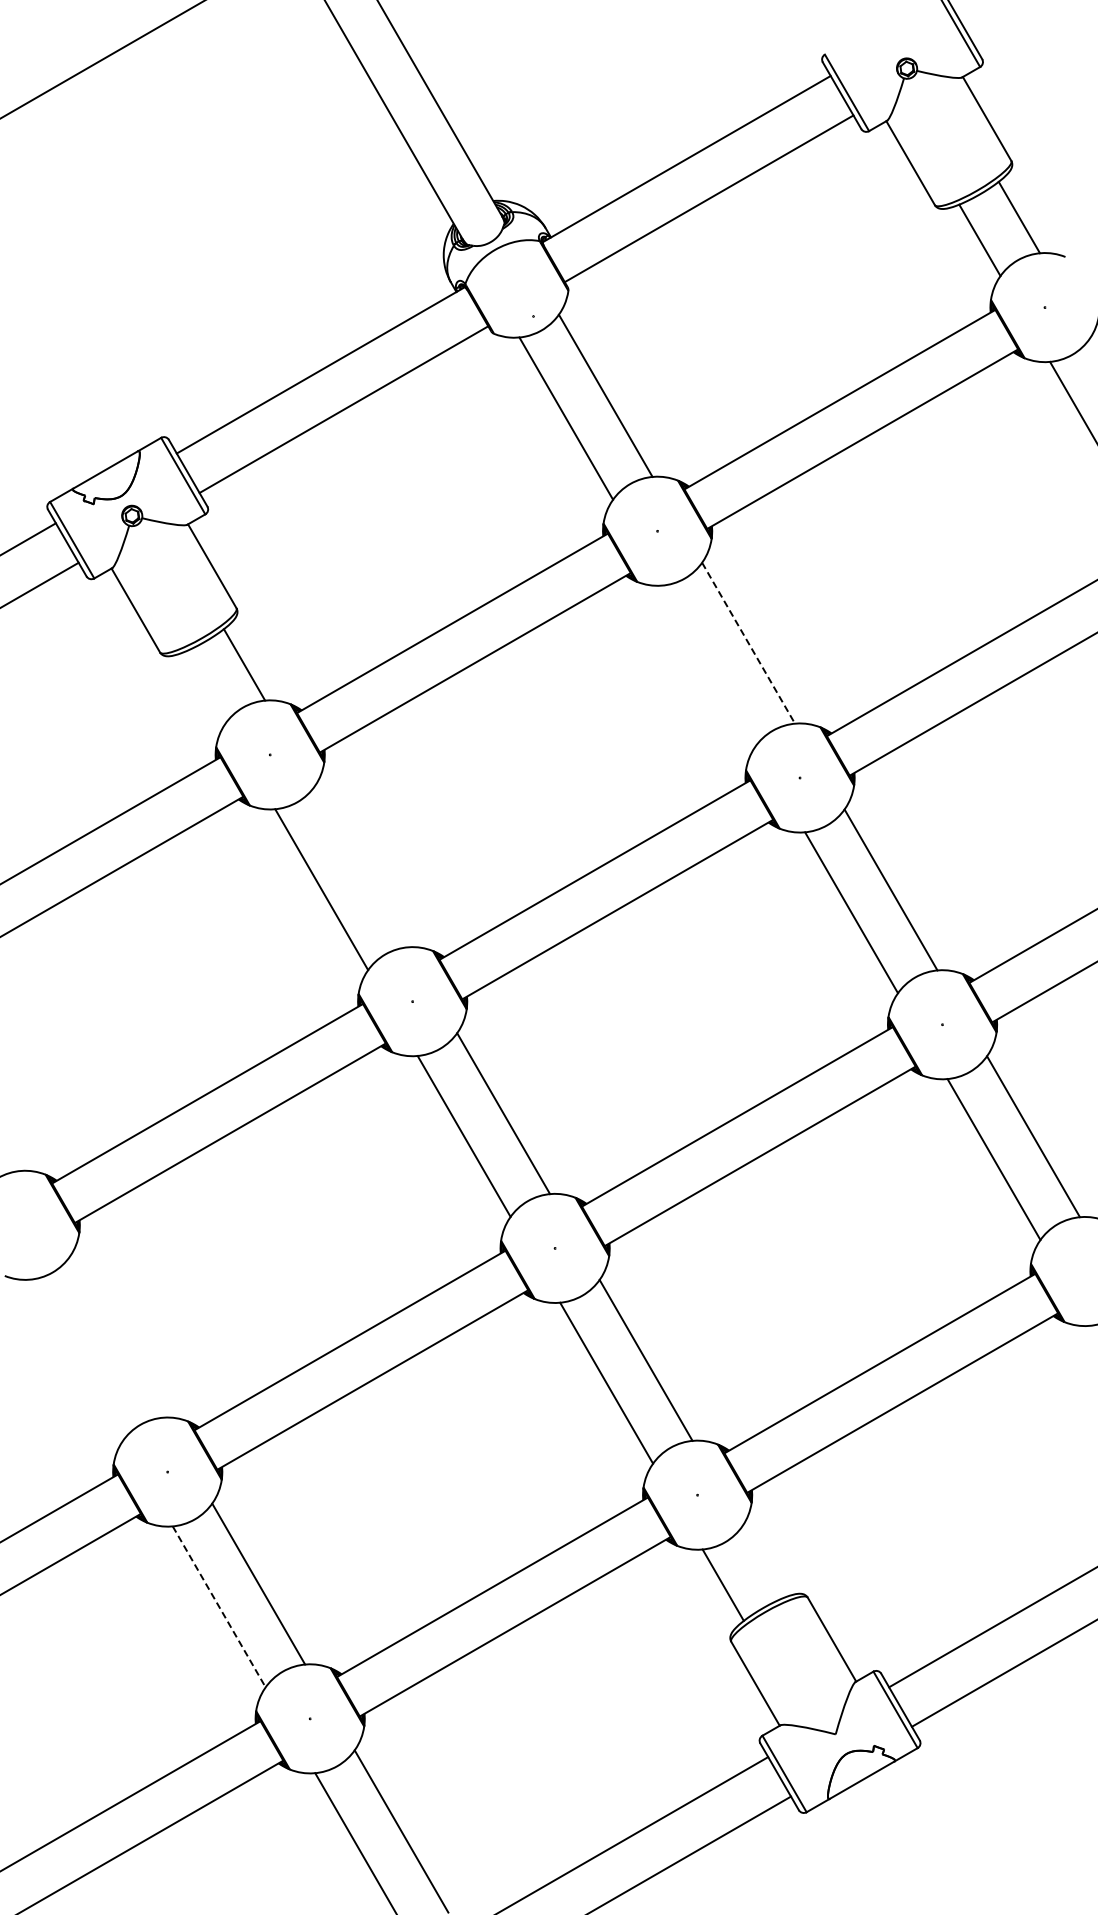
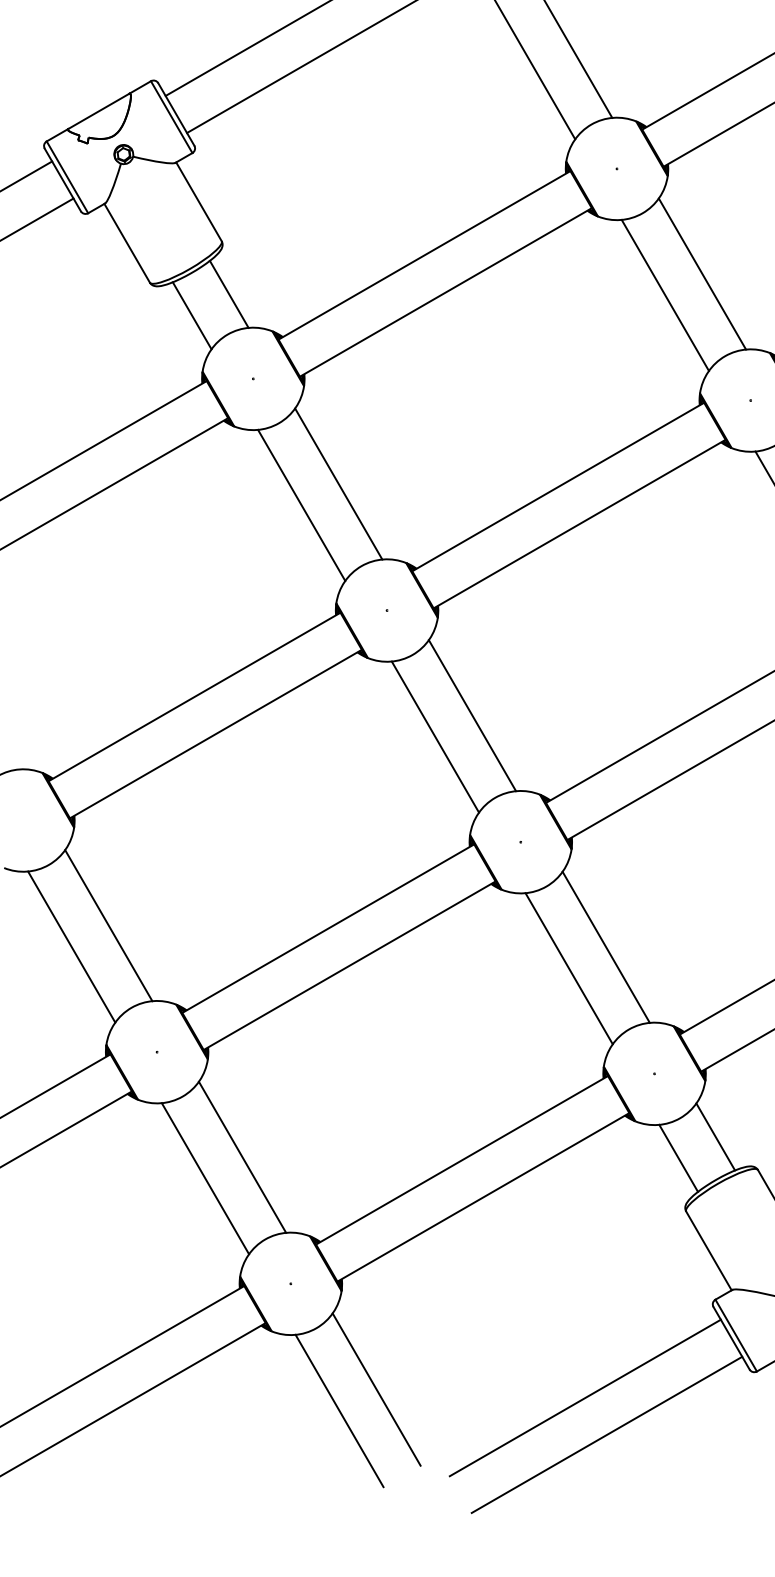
line: (748, 643) -> (702, 274), dashed -> solid
line: (708, 665) -> (664, 294), added
line: (204, 687) -> (191, 315), added
line: (360, 866) -> (338, 483), added
line: (115, 1336) -> (108, 924), added
line: (76, 1359) -> (71, 946), added
line: (762, 1562) -> (715, 1137), added
line: (219, 1606) -> (205, 1178), dashed -> solid

